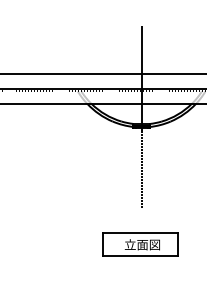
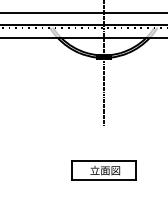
part: (140, 244) -> (103, 170), moved

